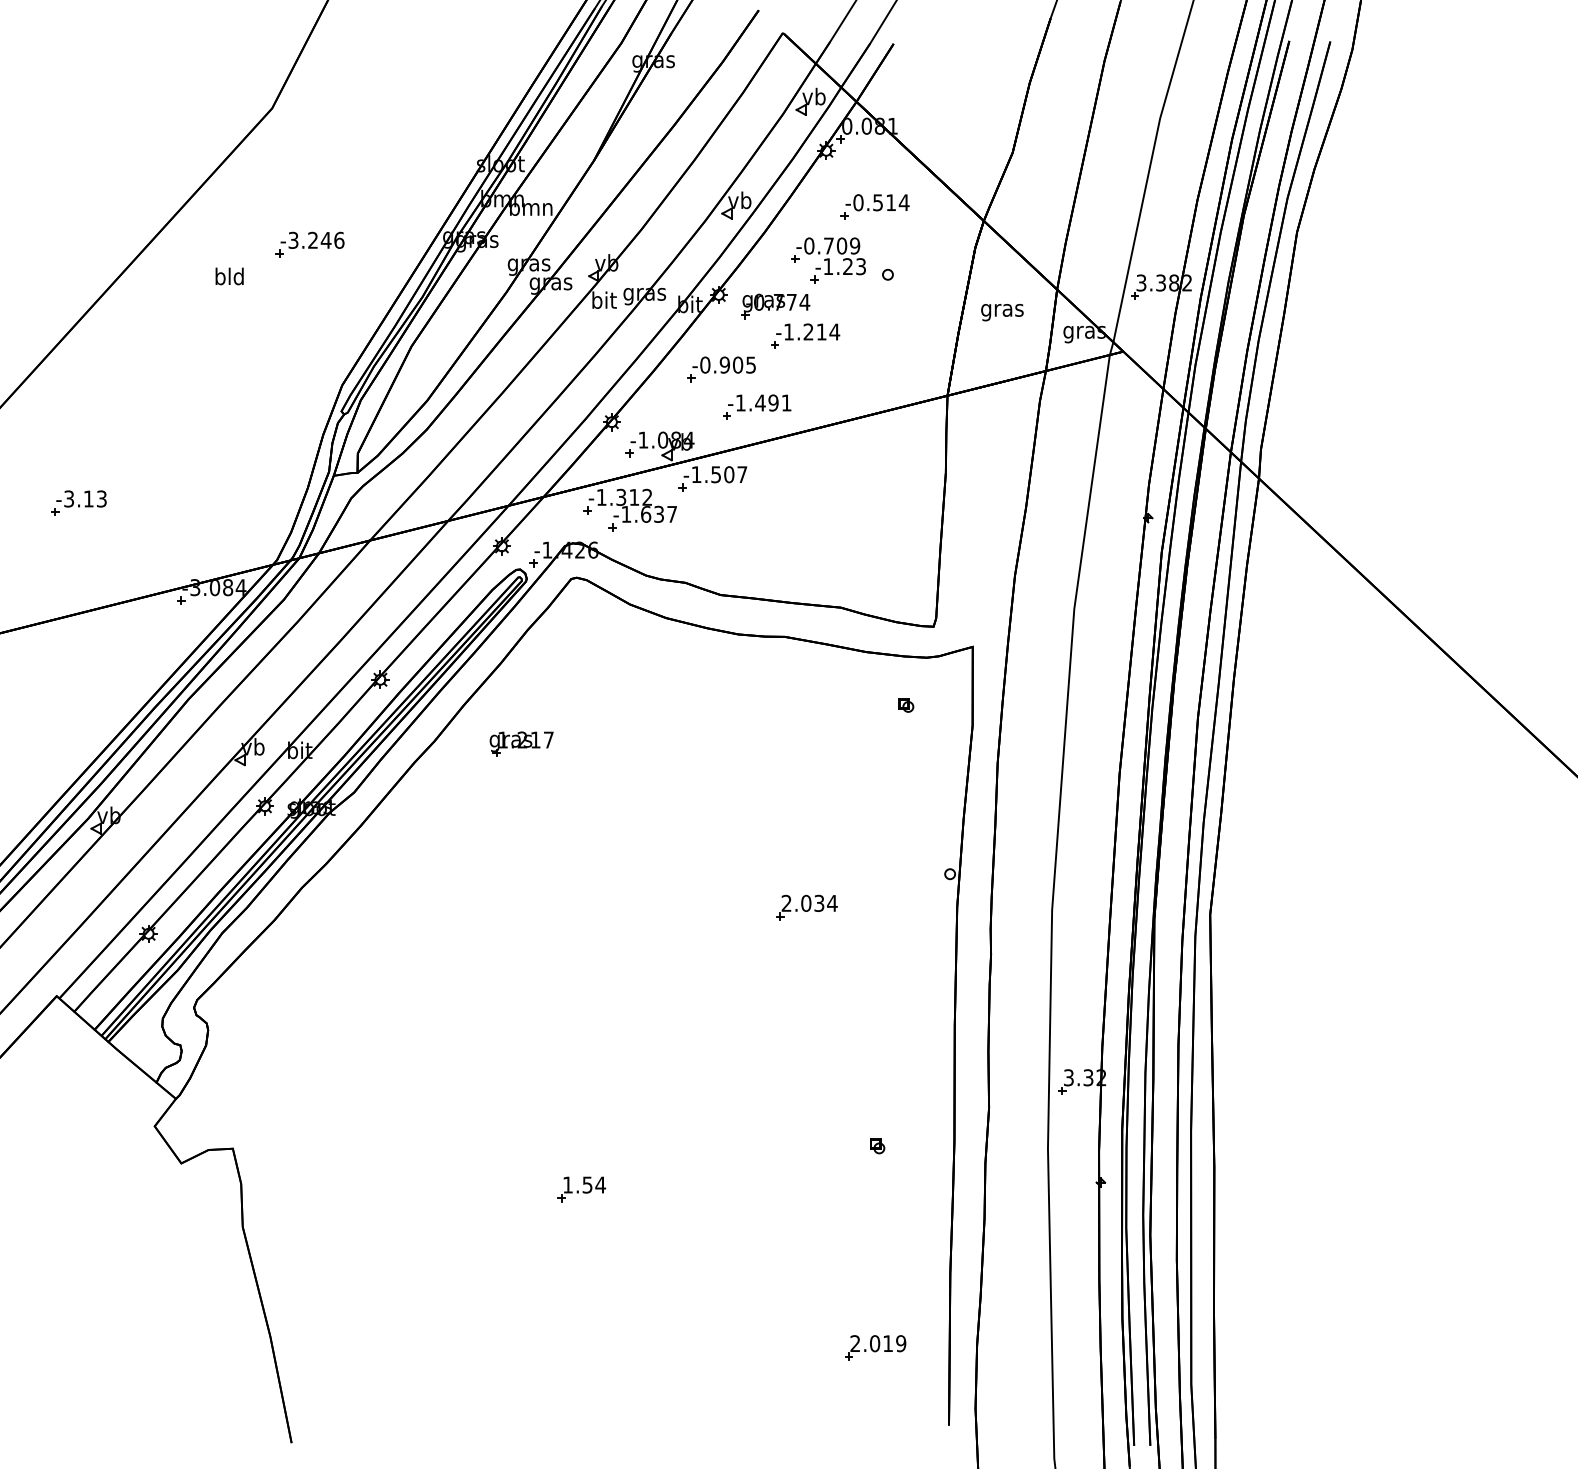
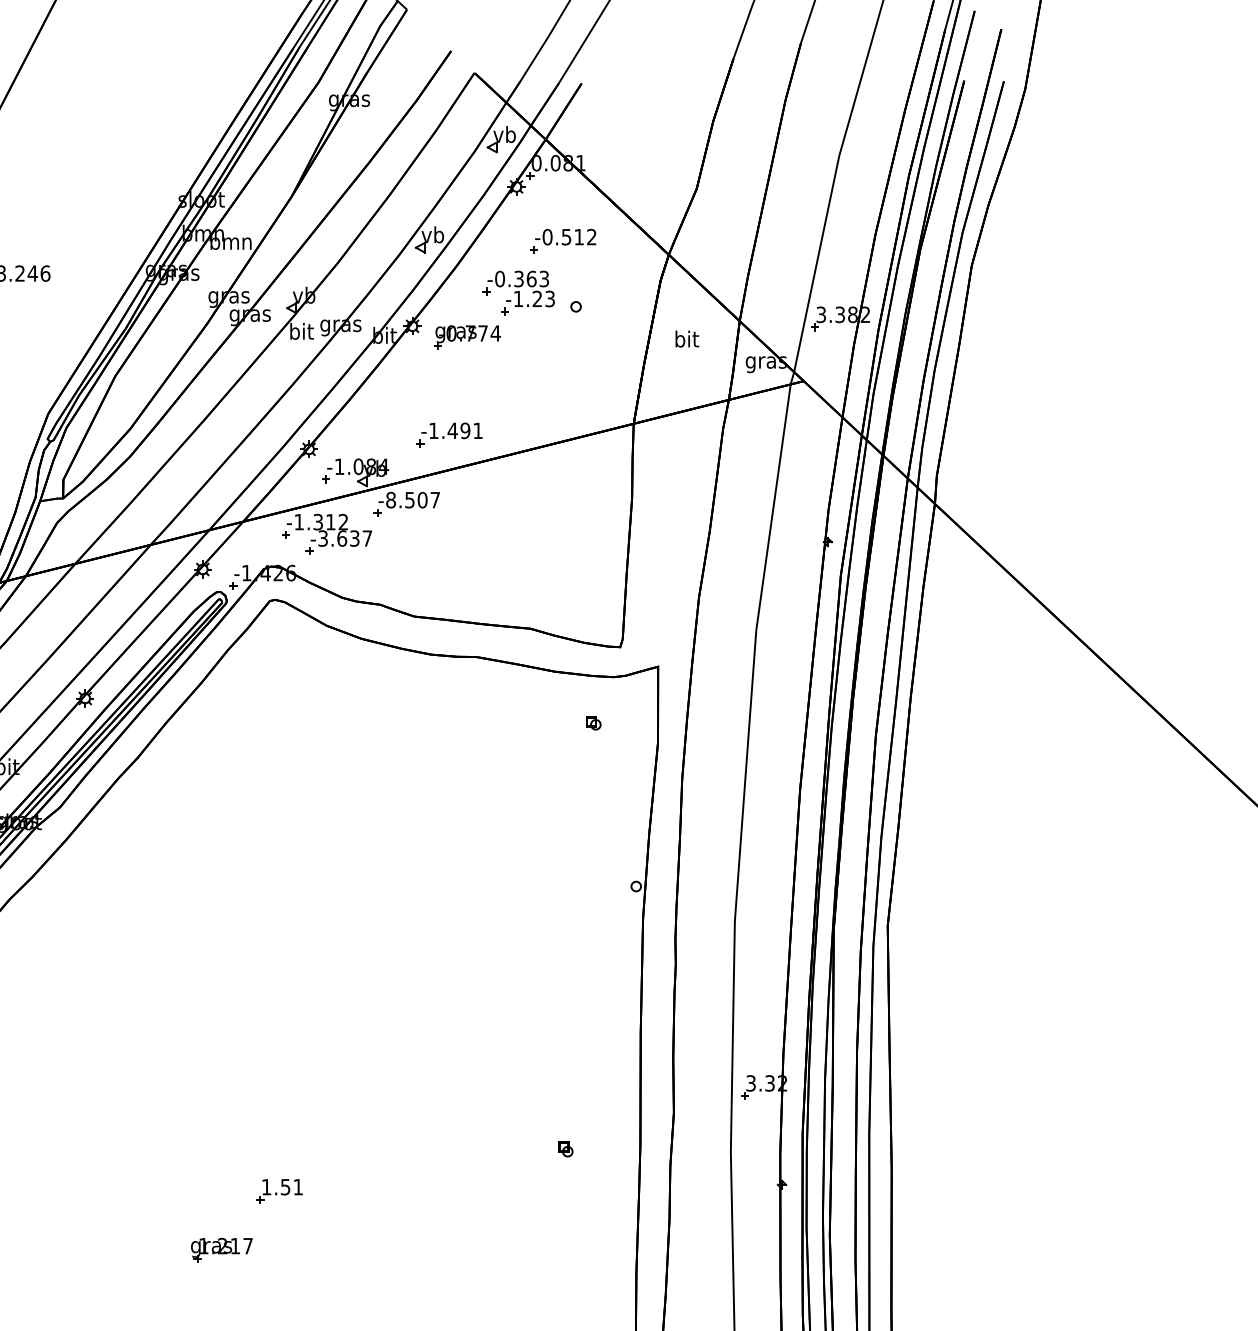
text: (903, 202) -> (591, 236), -0.514 -> -0.512
text: (842, 245) -> (532, 278), -0.709 -> -0.363
text: (1002, 310) -> (686, 341), gras -> bit
part: (805, 335) -> (496, 365), removed
part: (721, 369) -> (415, 398), removed
text: (696, 474) -> (390, 499), -1.507 -> -8.507
text: (626, 513) -> (323, 537), -1.637 -> -3.637
part: (521, 743) -> (221, 1249), moved
part: (806, 907) -> (497, 918), removed
text: (600, 1184) -> (298, 1186), 1.54 -> 1.51

